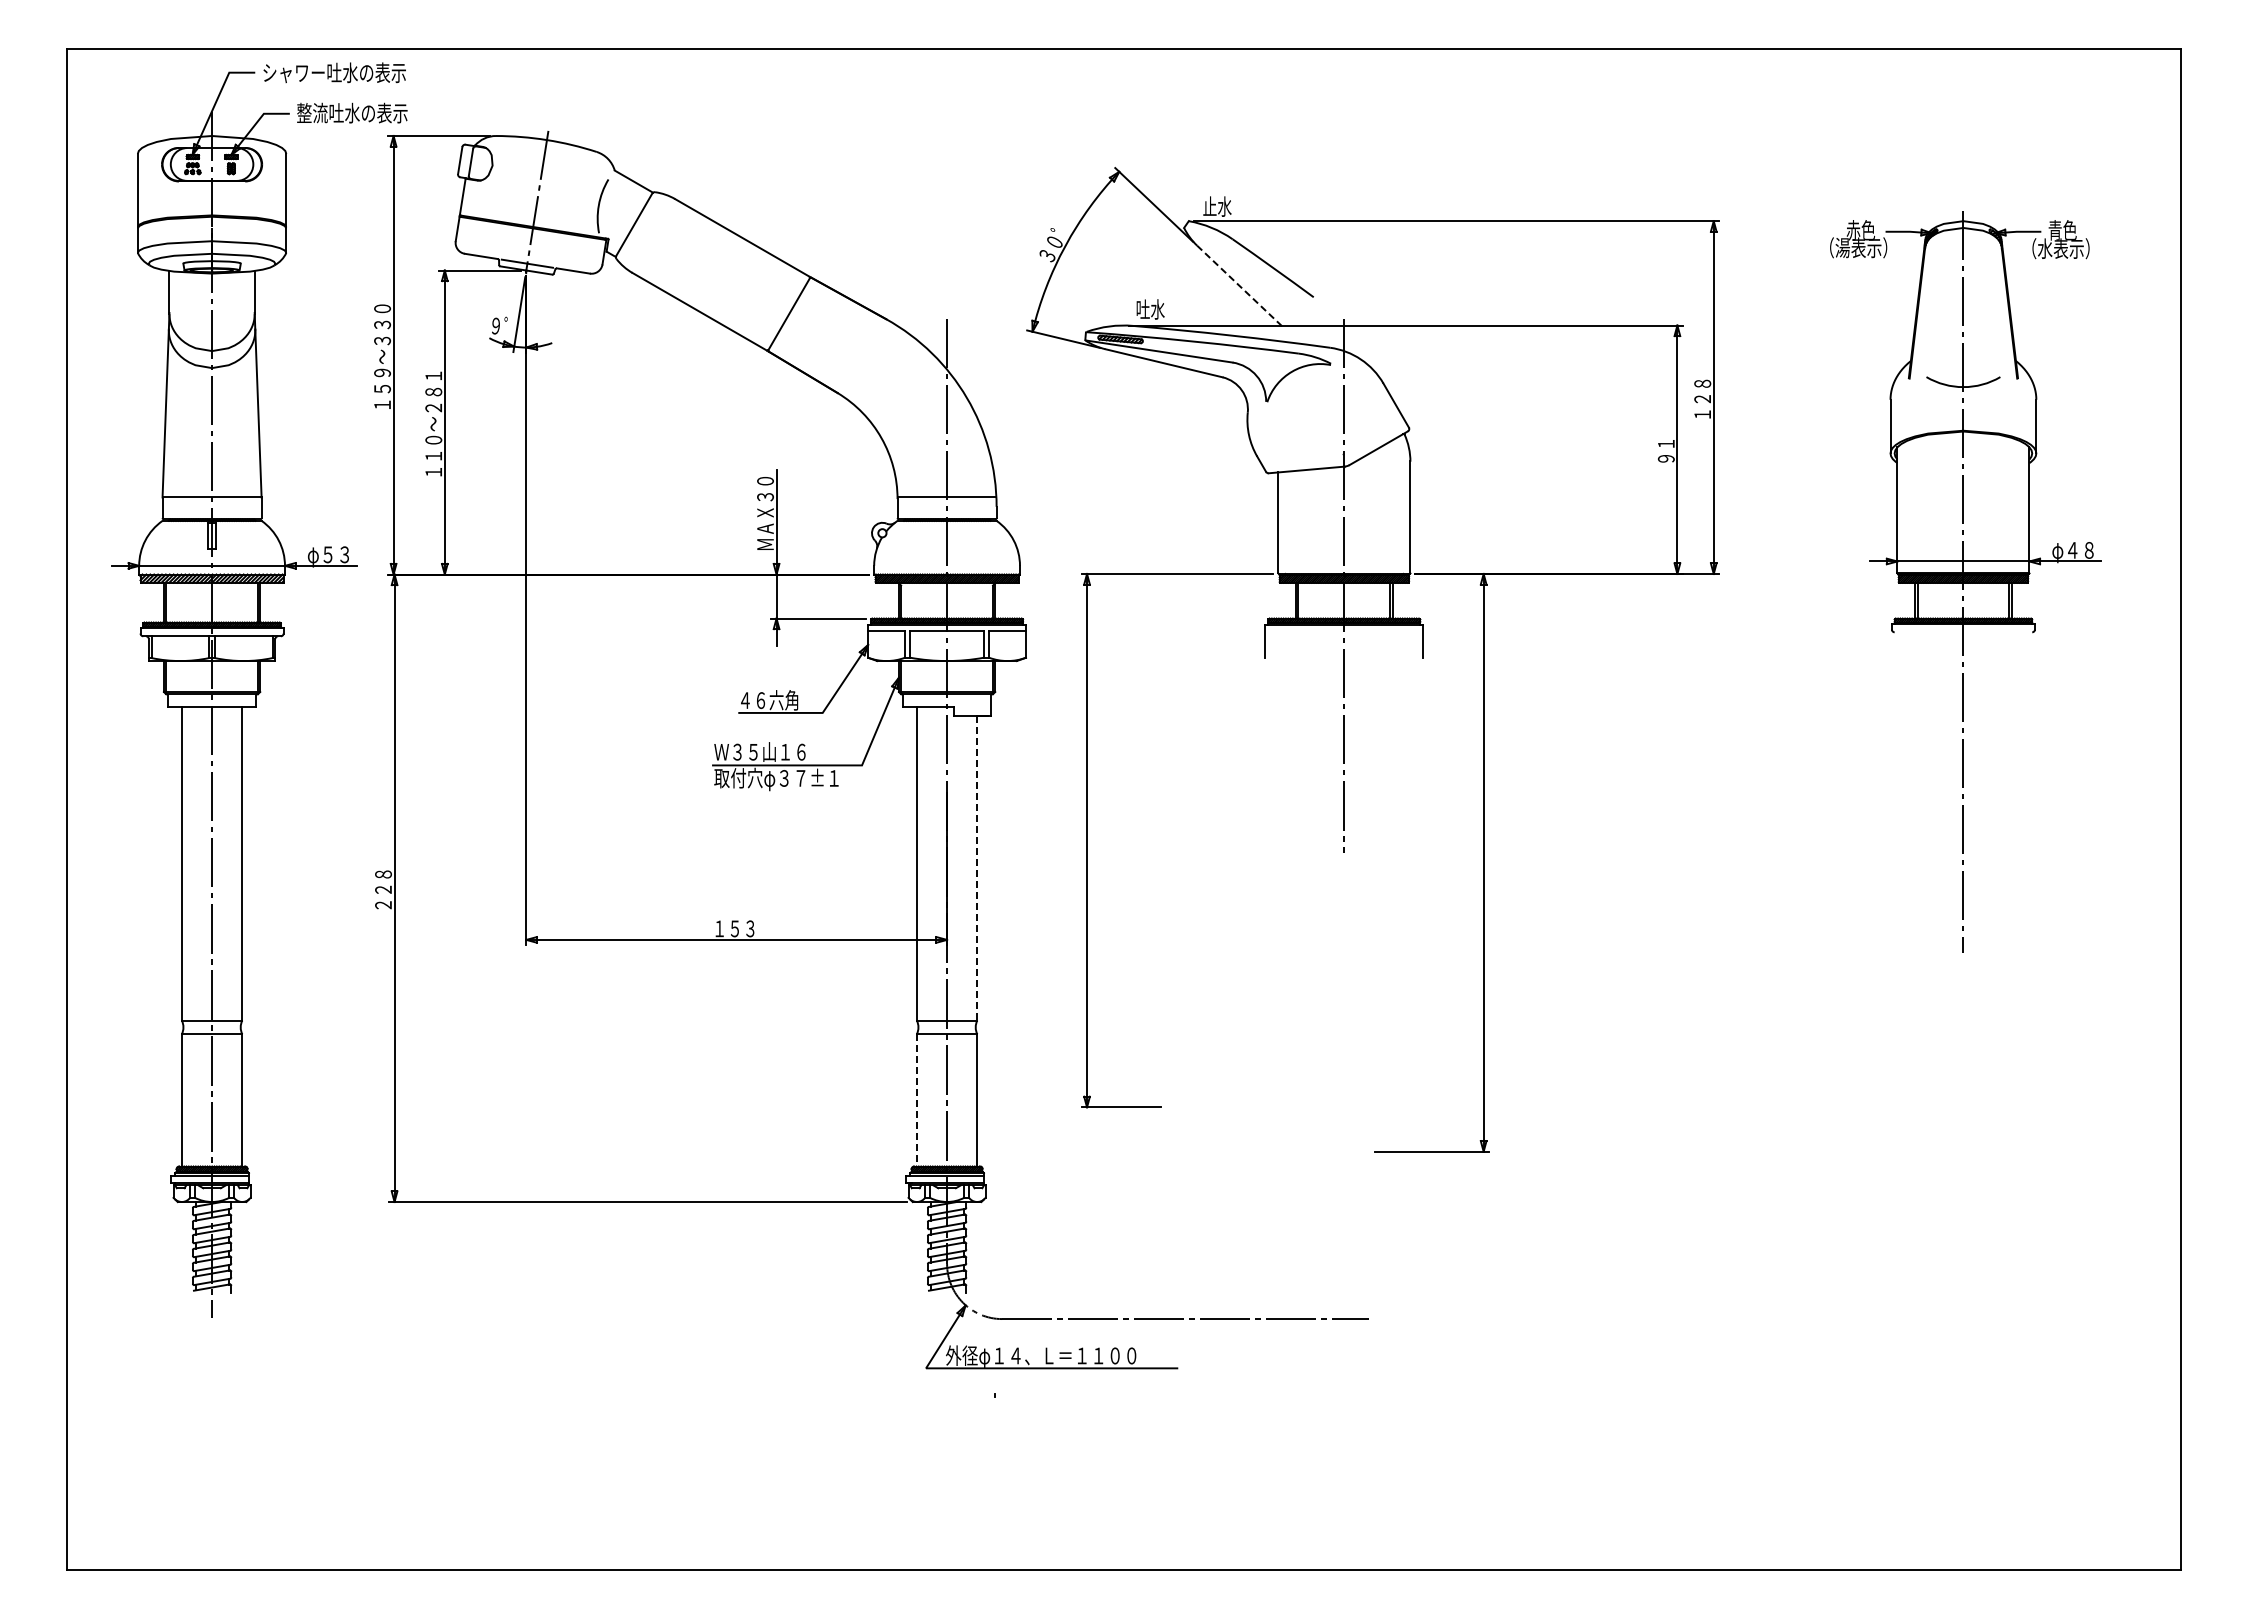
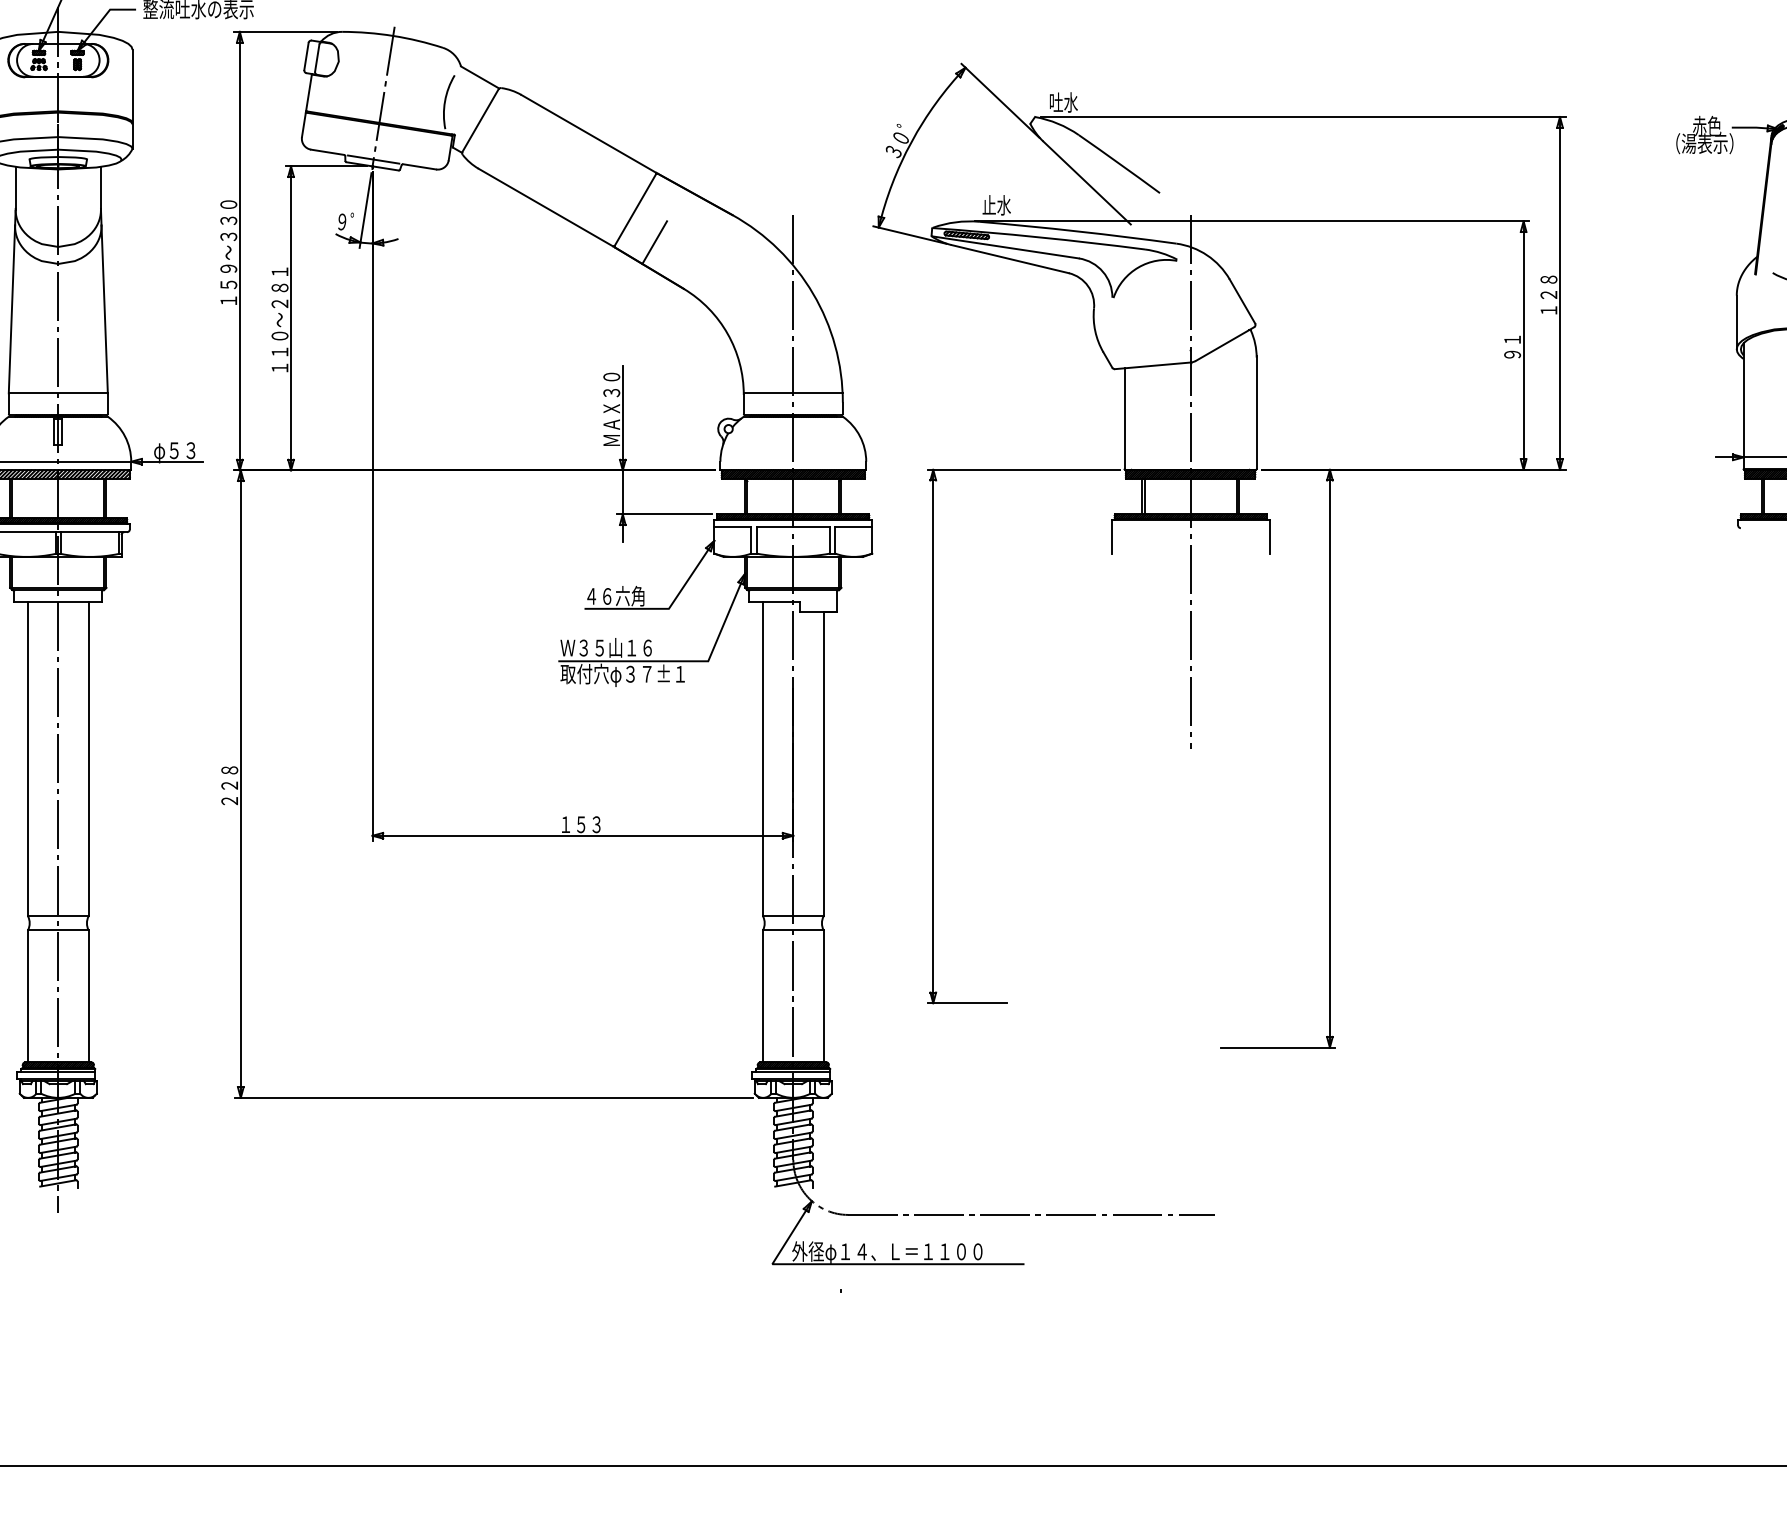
text: (1209, 205) -> (1055, 101), 止水 -> 吐水
line: (1241, 287) -> (1087, 183), dashed -> solid
text: (1142, 308) -> (988, 204), 吐水 -> 止水
line: (808, 346) -> (654, 242), added
line: (977, 868) -> (823, 764), dashed -> solid
line: (916, 1100) -> (762, 996), dashed -> solid

